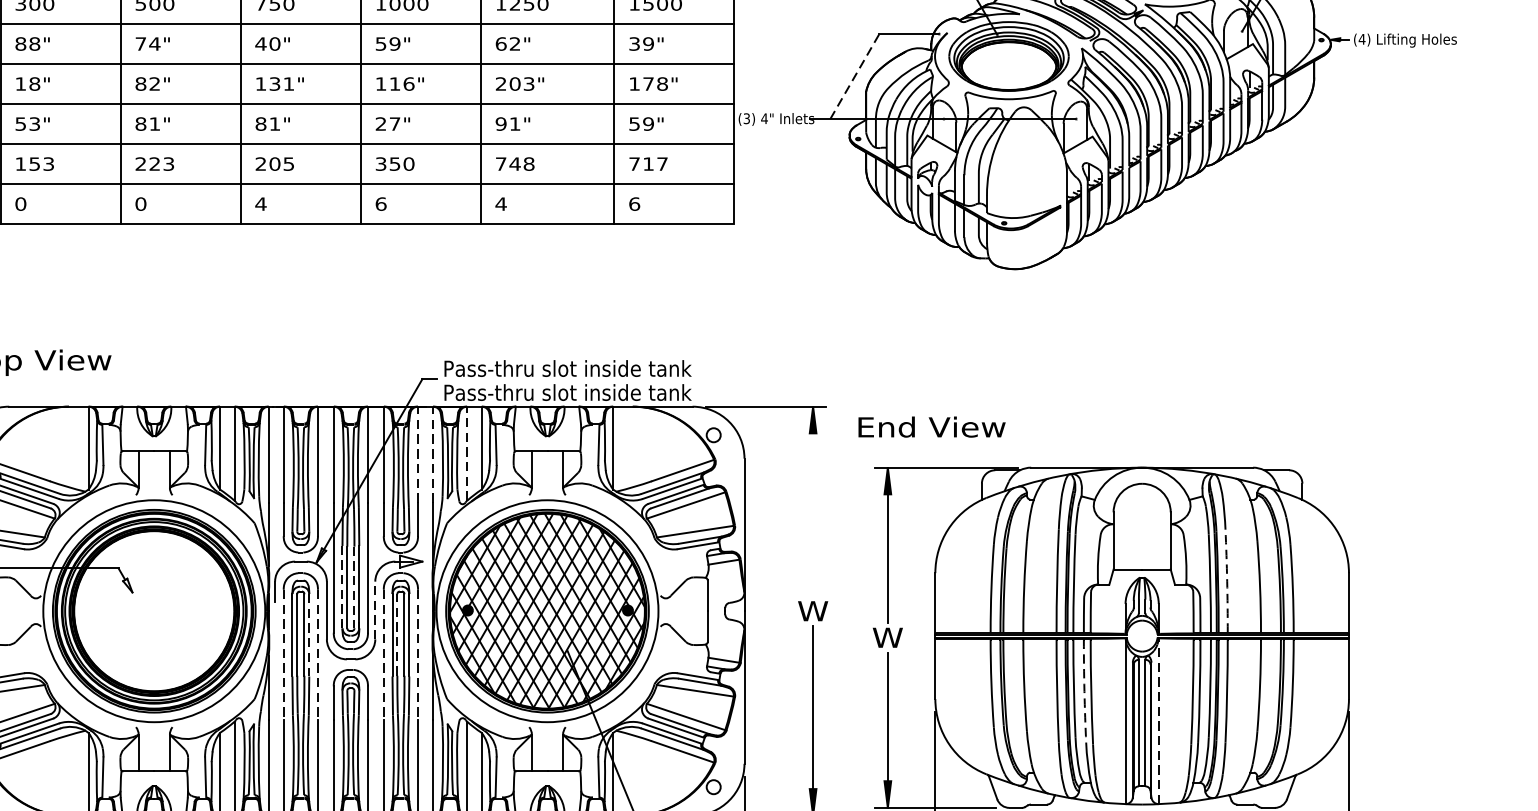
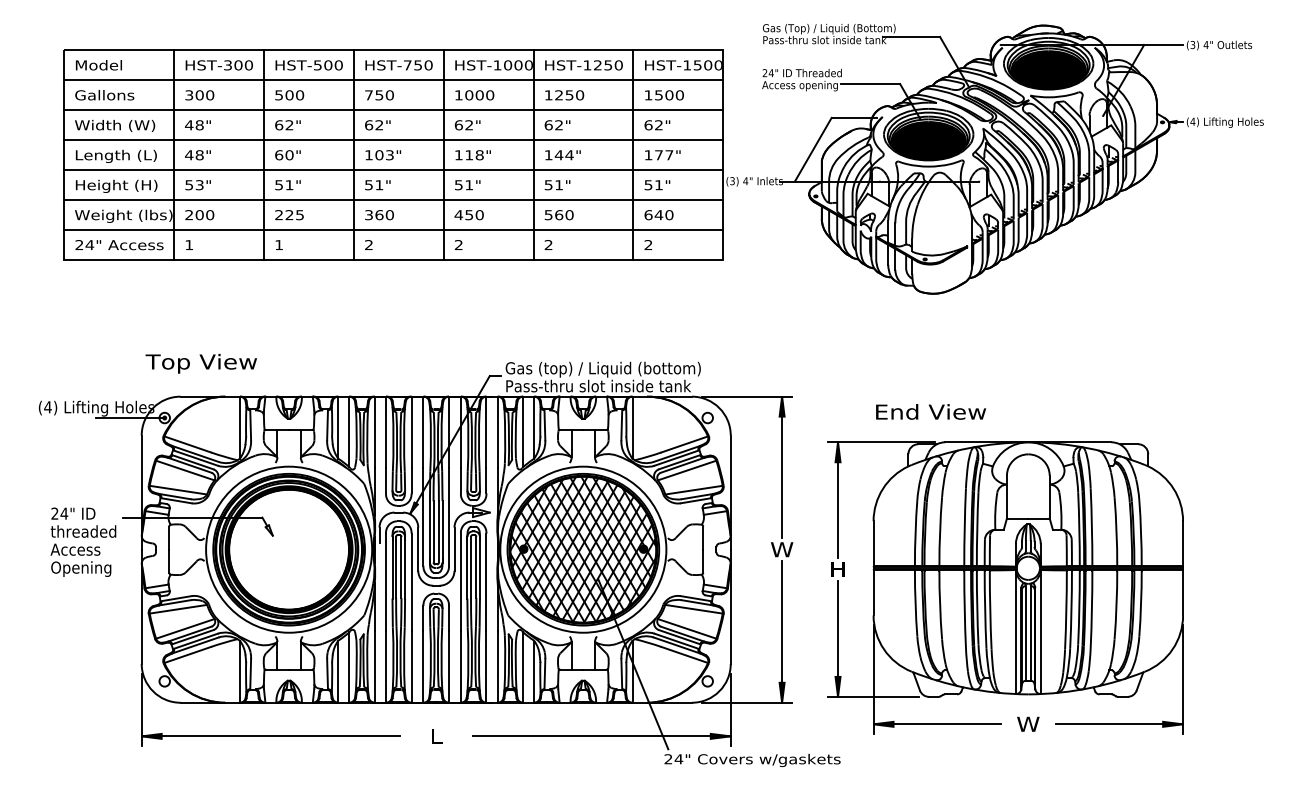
text: (21, 44) -> (189, 125), 88" -> 48"
text: (148, 44) -> (284, 125), 74" -> 62"
text: (267, 44) -> (373, 125), 40" -> 62"
text: (387, 44) -> (463, 125), 59" -> 62"
text: (641, 44) -> (653, 125), 39" -> 62"
fill: (1008, 65) -> (928, 141), added
line: (855, 76) -> (813, 149), dashed -> solid
text: (21, 84) -> (189, 155), 18" -> 48"
text: (148, 84) -> (284, 155), 82" -> 60"
text: (281, 84) -> (384, 155), 131" -> 103"
text: (408, 84) -> (479, 155), 116" -> 118"
text: (514, 84) -> (558, 155), 203" -> 144"
text: (662, 84) -> (669, 155), 178" -> 177"
text: (500, 123) -> (548, 184), 91" -> 51"
text: (141, 124) -> (279, 185), 81" -> 51"
text: (261, 124) -> (369, 185), 81" -> 51"
text: (388, 124) -> (464, 185), 27" -> 51"
text: (647, 124) -> (658, 185), 59" -> 51"
text: (168, 163) -> (299, 214), 223 -> 225
text: (34, 164) -> (199, 215), 153 -> 200
text: (275, 164) -> (379, 215), 205 -> 360
text: (380, 164) -> (458, 215), 350 -> 450
text: (514, 164) -> (558, 215), 748 -> 560
text: (647, 164) -> (658, 215), 717 -> 640
text: (260, 203) -> (368, 244), 4 -> 2
text: (500, 203) -> (548, 244), 4 -> 2
text: (21, 204) -> (189, 245), 0 -> 1
text: (141, 204) -> (279, 245), 0 -> 1
text: (380, 204) -> (458, 245), 6 -> 2
text: (634, 204) -> (648, 245), 6 -> 2
text: (573, 370) -> (602, 369), Pass-thru slot inside tank -> Gas (top) / Liquid (bottom)
text: (932, 426) -> (931, 411), moved
line: (467, 453) -> (523, 431), dashed -> solid
line: (418, 454) -> (486, 432), dashed -> solid
line: (432, 454) -> (497, 432), dashed -> solid
line: (813, 501) -> (782, 467), added
arc: (1226, 581) -> (1091, 527), dashed -> solid
line: (341, 586) -> (429, 531), dashed -> solid
line: (353, 586) -> (438, 531), dashed -> solid
line: (375, 610) -> (454, 549), dashed -> solid
line: (309, 634) -> (405, 567), dashed -> solid
line: (398, 634) -> (471, 567), dashed -> solid
text: (887, 637) -> (837, 569), W -> H
line: (284, 655) -> (386, 582), dashed -> solid
line: (317, 655) -> (411, 582), dashed -> solid
line: (383, 655) -> (460, 582), dashed -> solid
line: (418, 655) -> (486, 582), dashed -> solid
arc: (1084, 691) -> (985, 609), dashed -> solid
line: (1158, 720) -> (1040, 631), dashed -> solid

